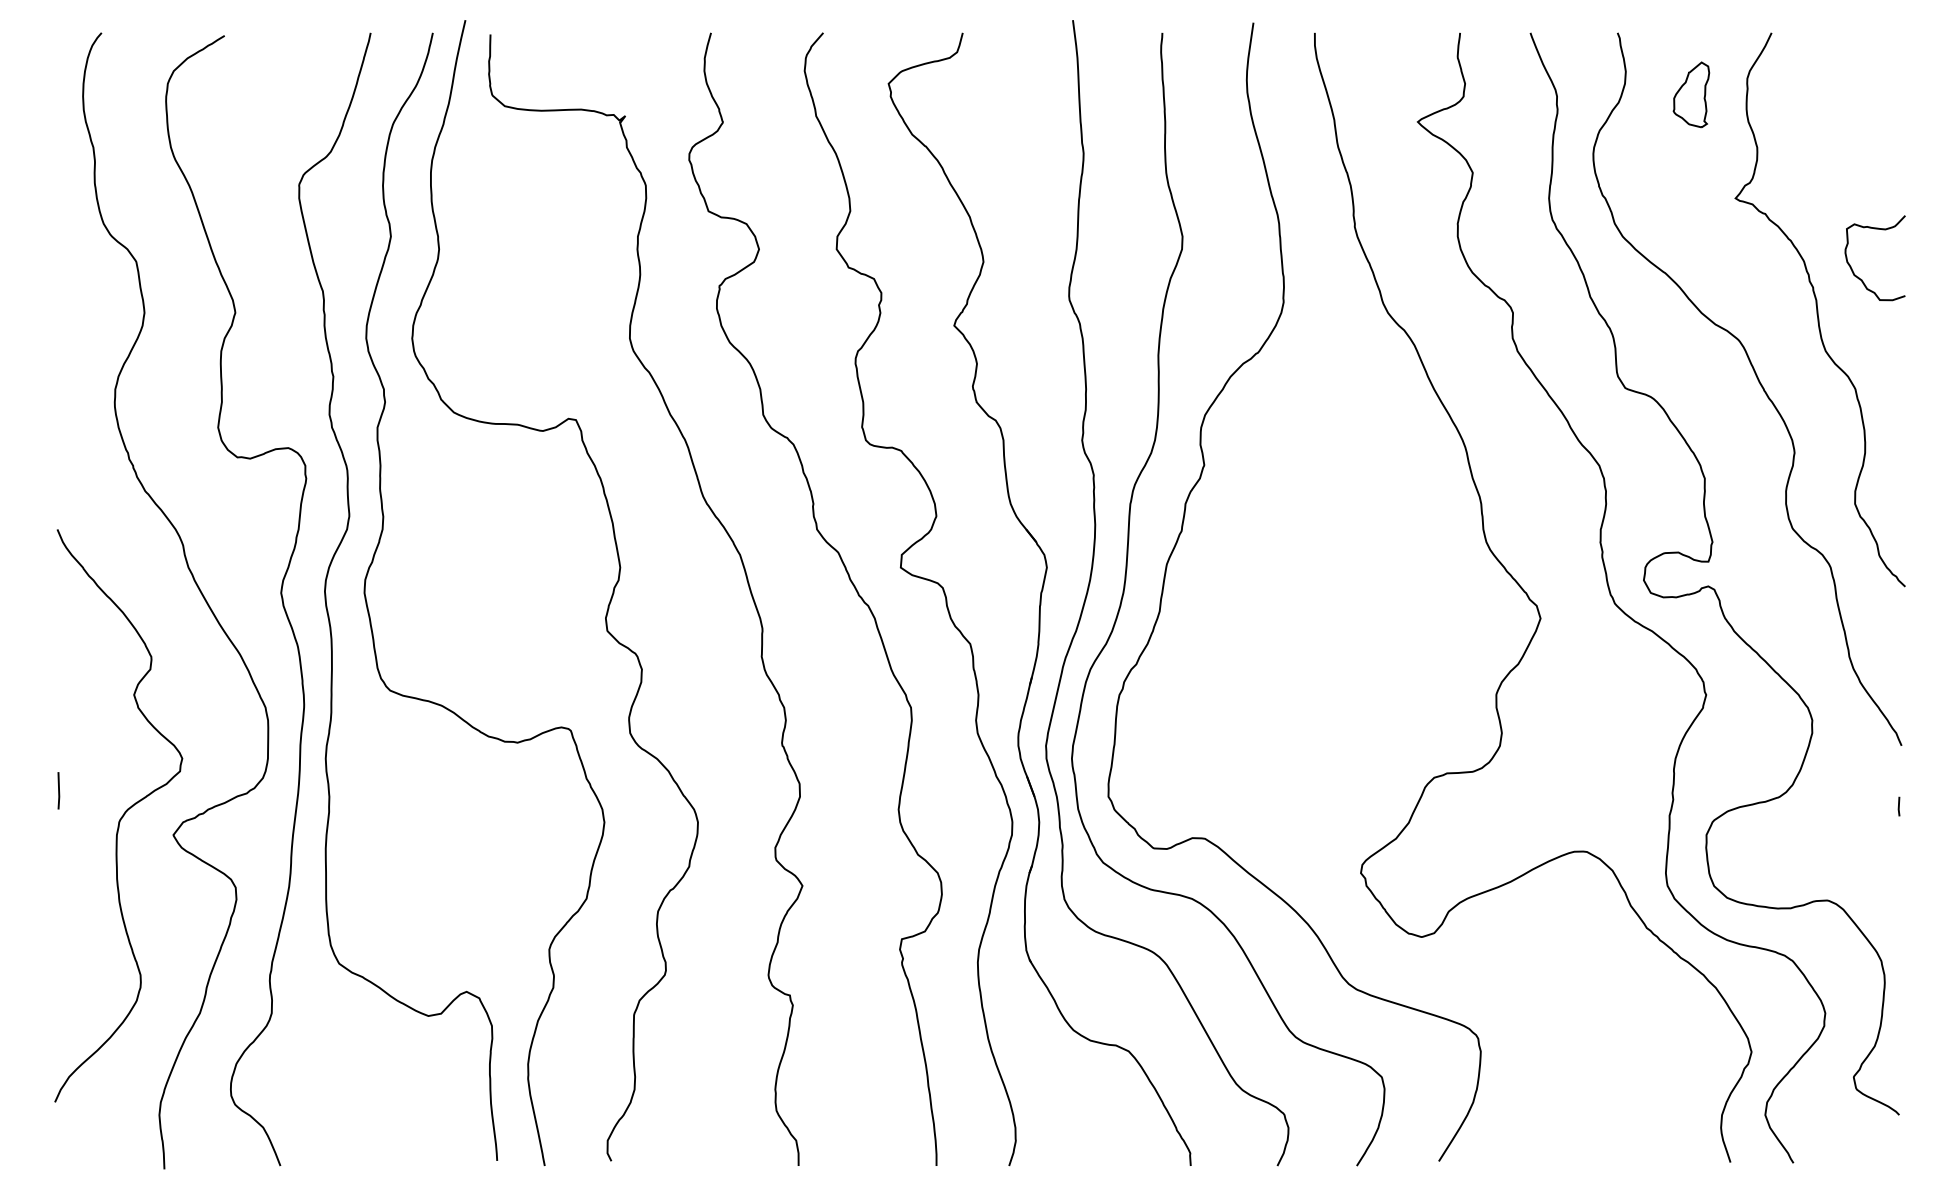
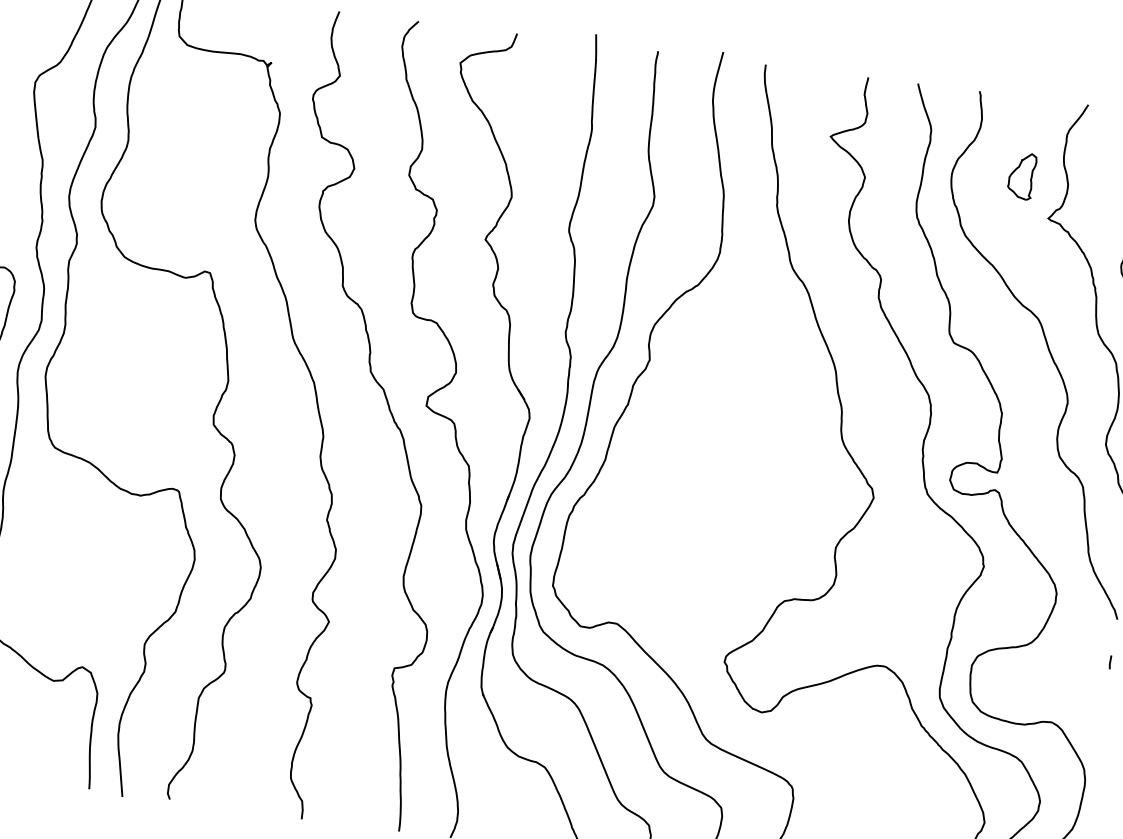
part: (1691, 94) -> (1022, 175), moved

